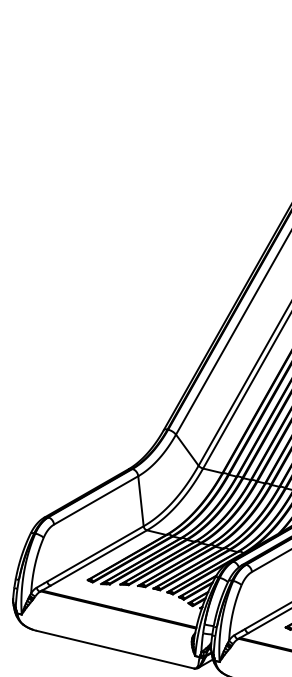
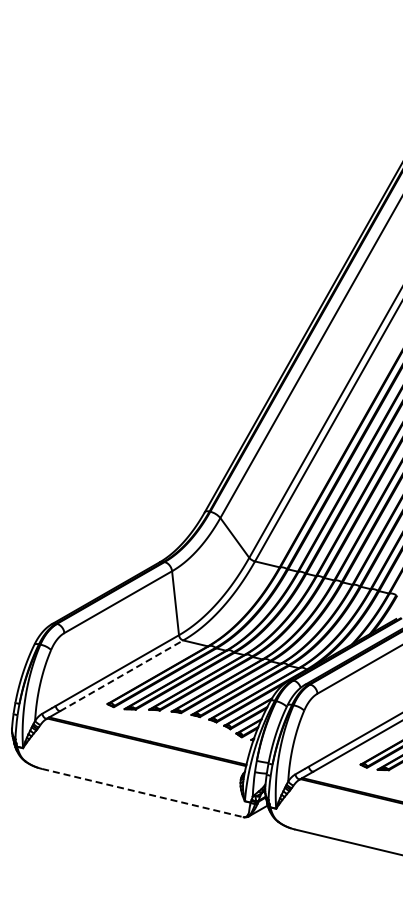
line: (99, 557) -> (122, 675), solid -> dashed
line: (115, 650) -> (142, 793), solid -> dashed

